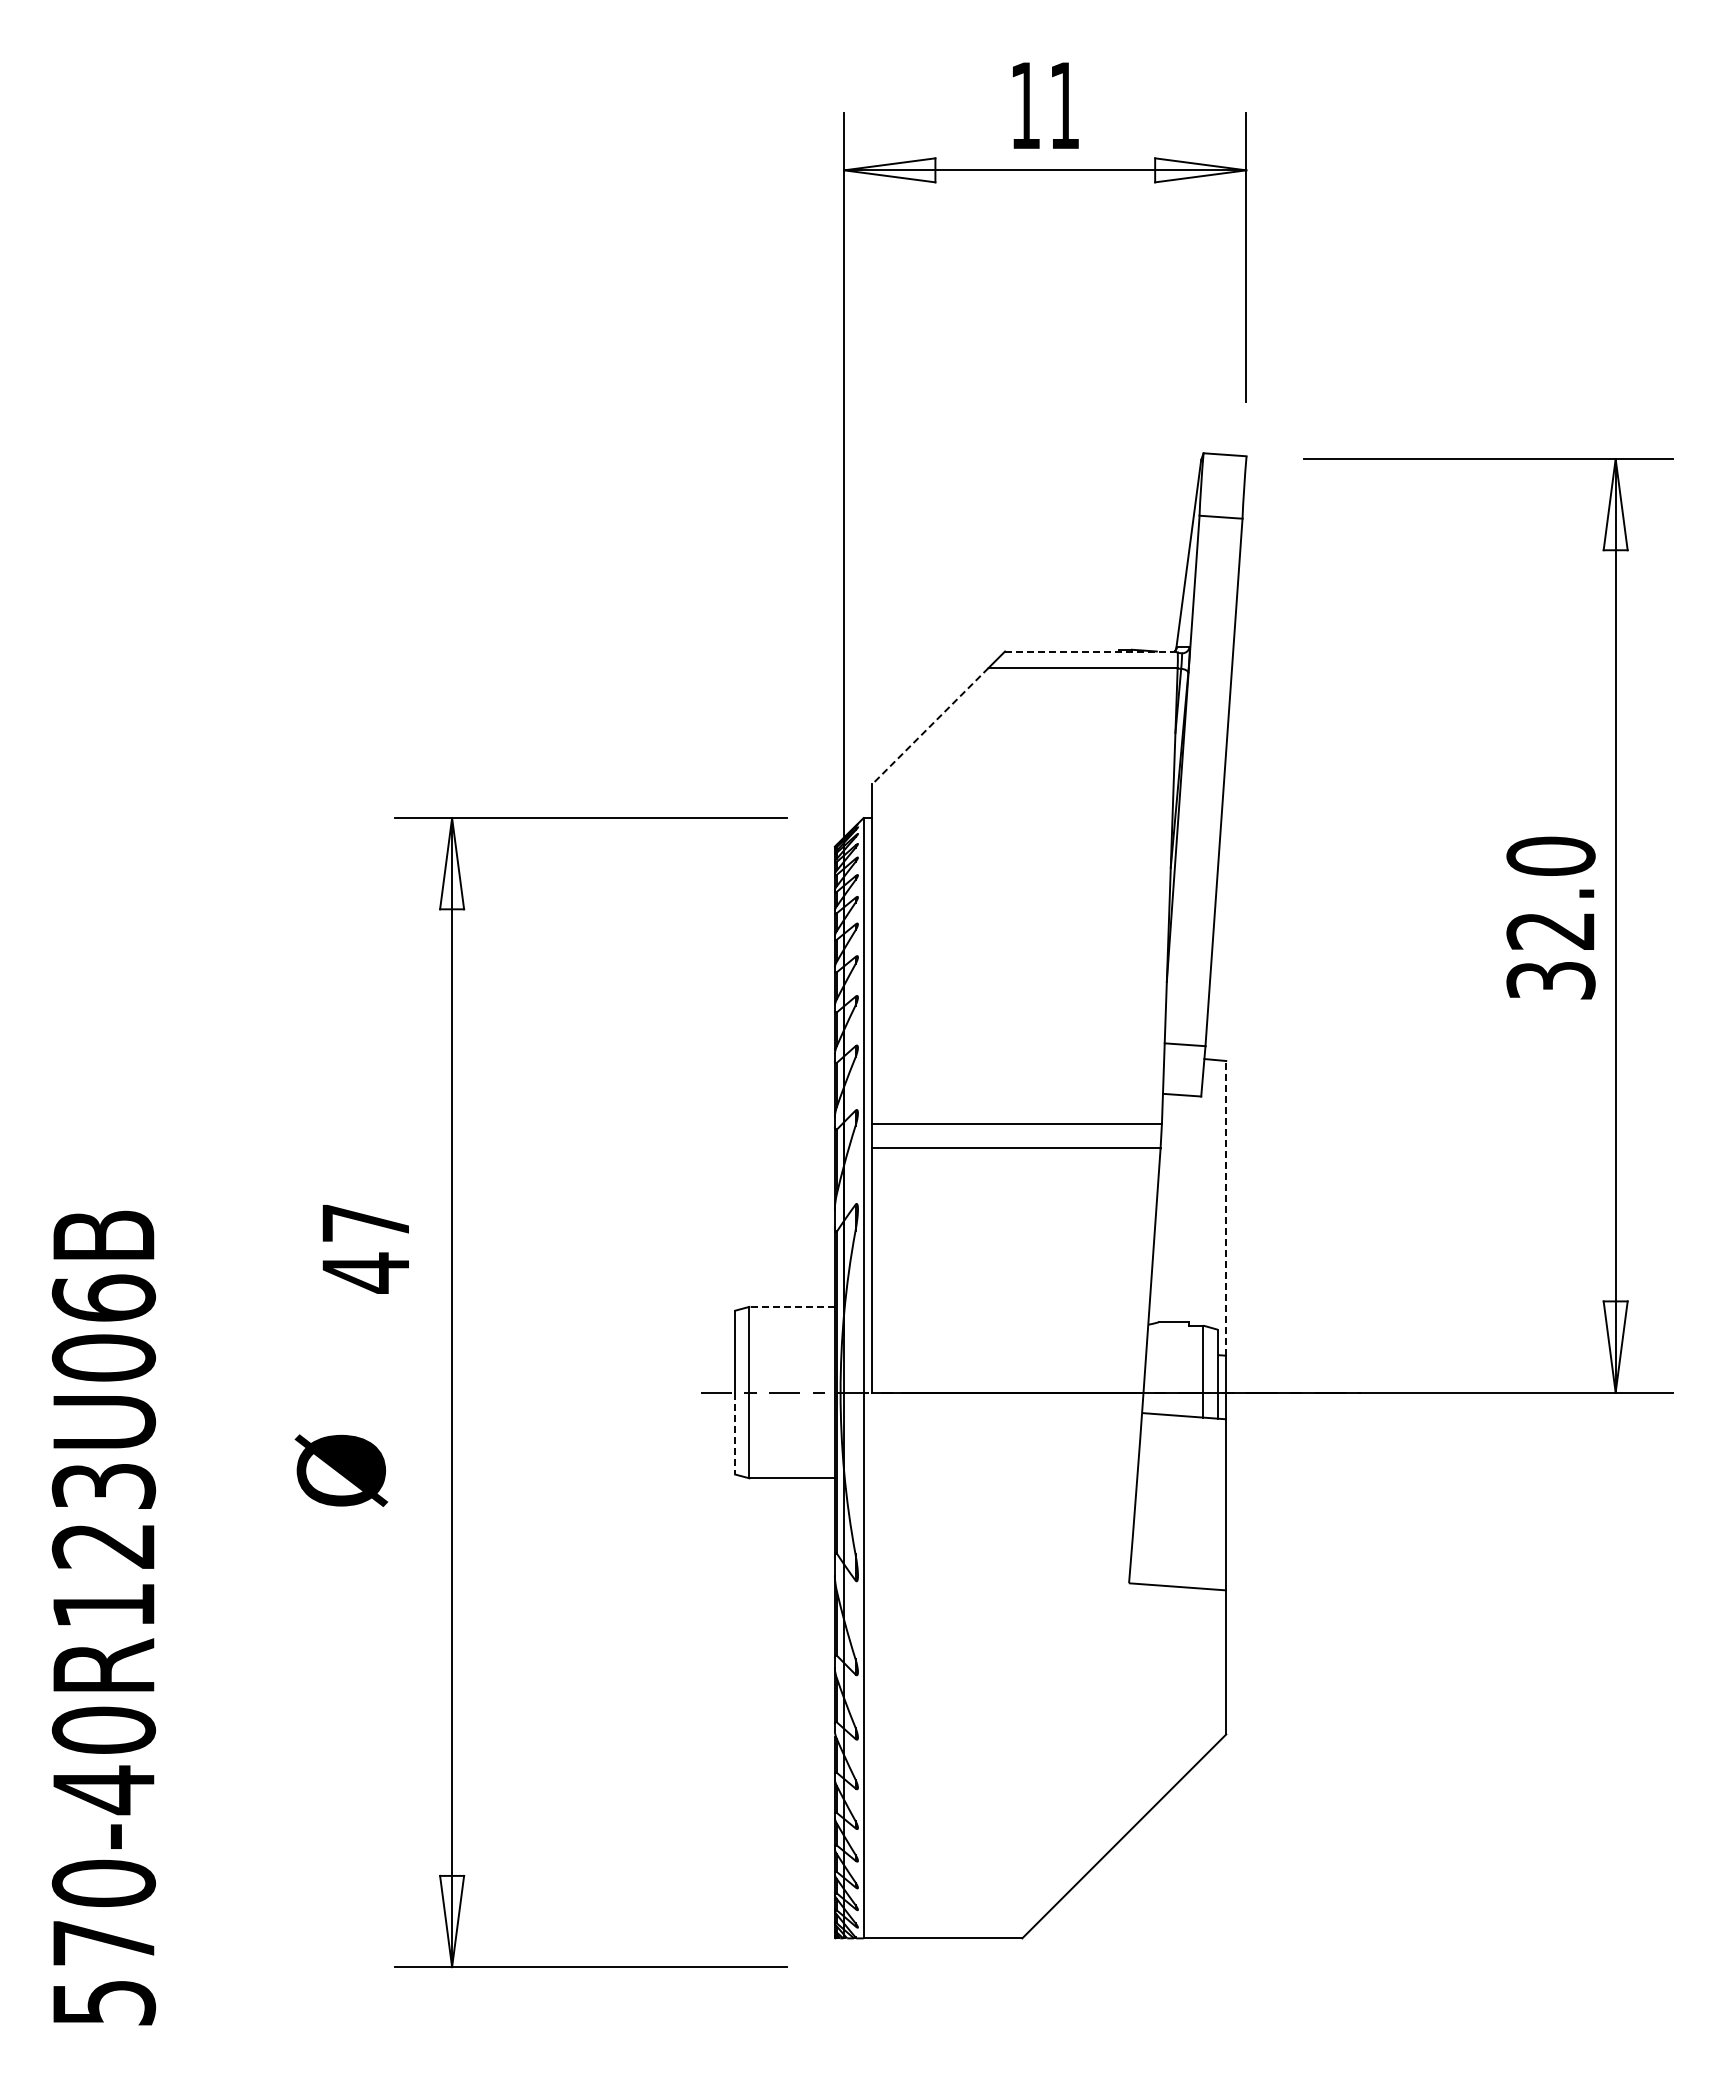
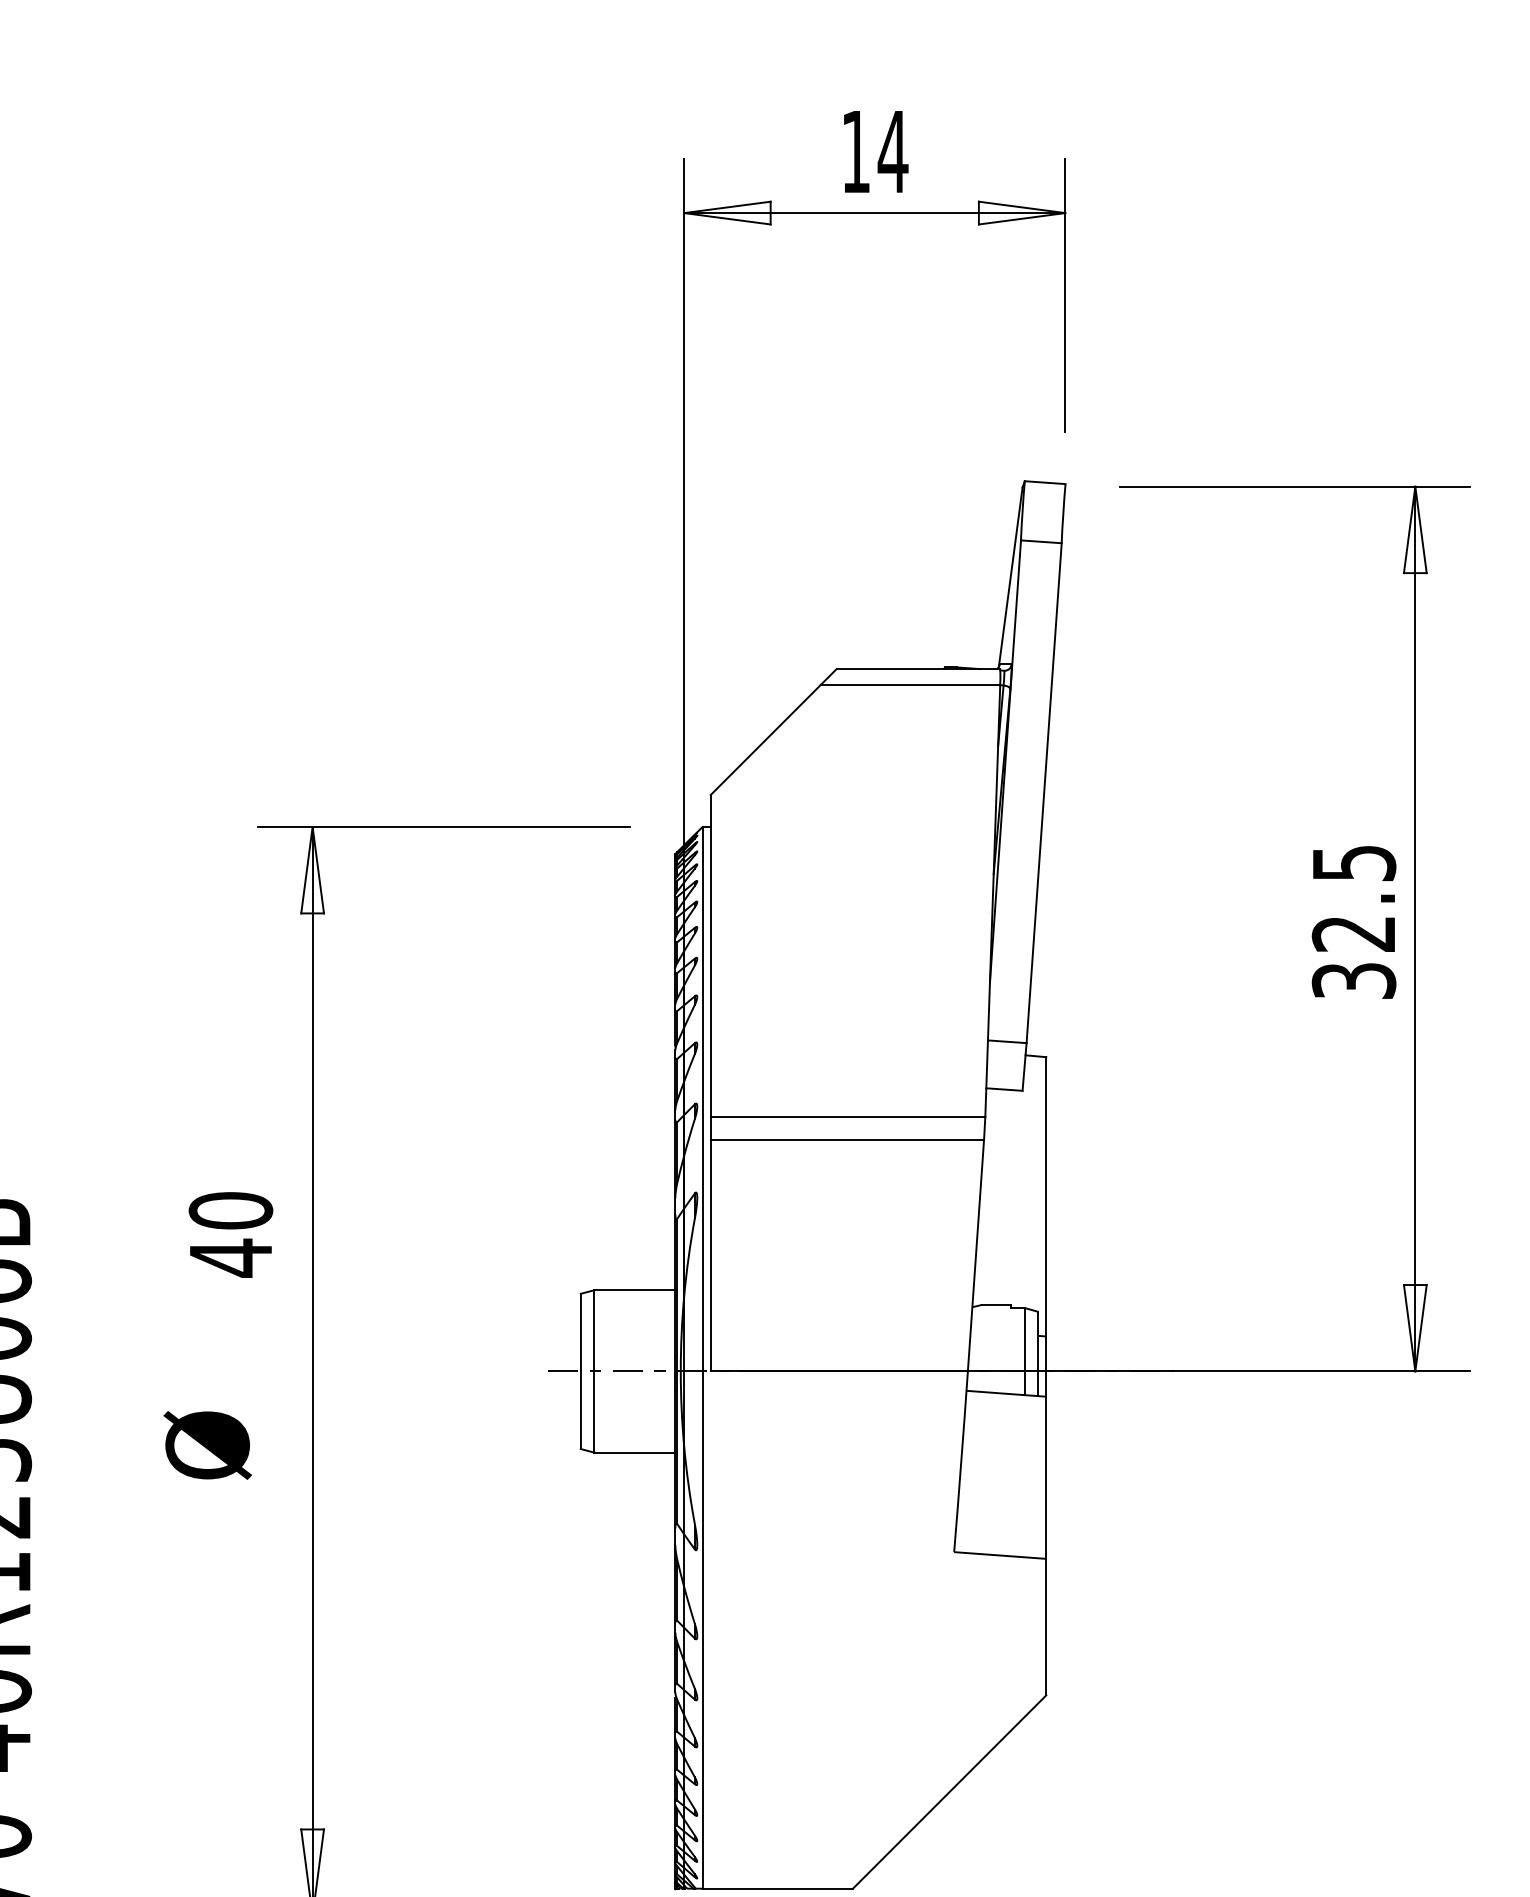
text: (1064, 105) -> (892, 151), 11 -> 14
line: (1091, 651) -> (918, 669), dashed -> solid
line: (930, 726) -> (765, 740), dashed -> solid
text: (1550, 855) -> (1353, 862), 32.0 -> 32.5
line: (1226, 1207) -> (1046, 1196), dashed -> solid
text: (365, 1222) -> (230, 1210), 47 -> 40
line: (792, 1306) -> (635, 1289), dashed -> solid
line: (735, 1433) -> (581, 1410), dashed -> solid

